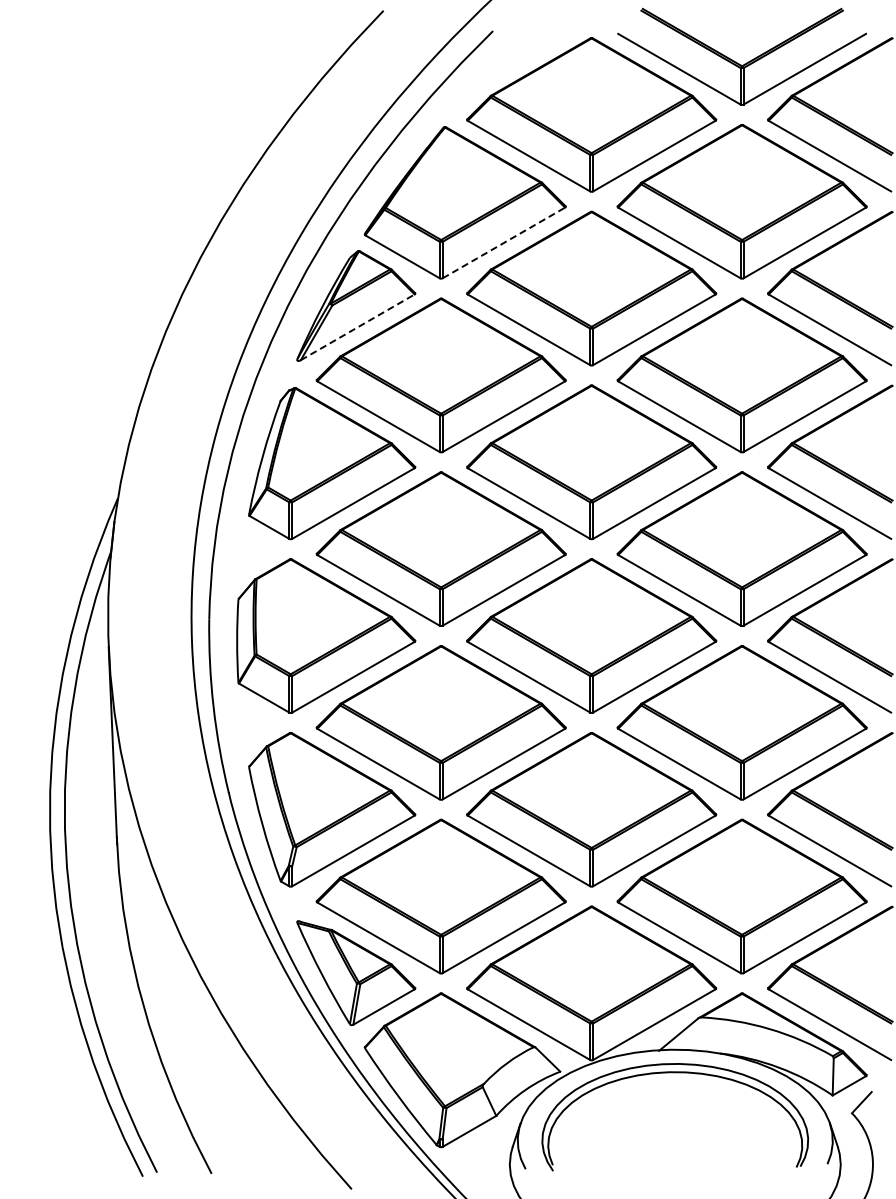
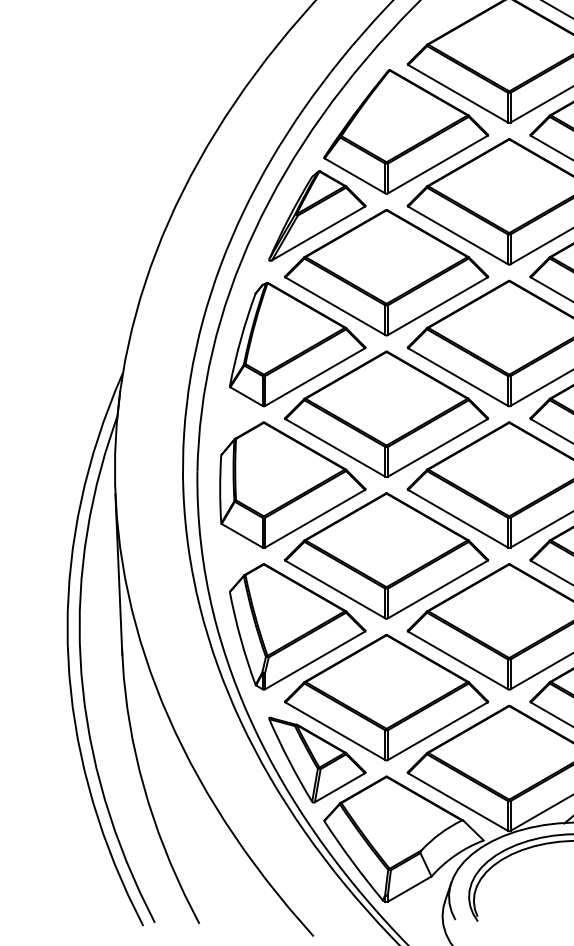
line: (503, 242) -> (437, 164), dashed -> solid
line: (357, 327) -> (318, 233), dashed -> solid

